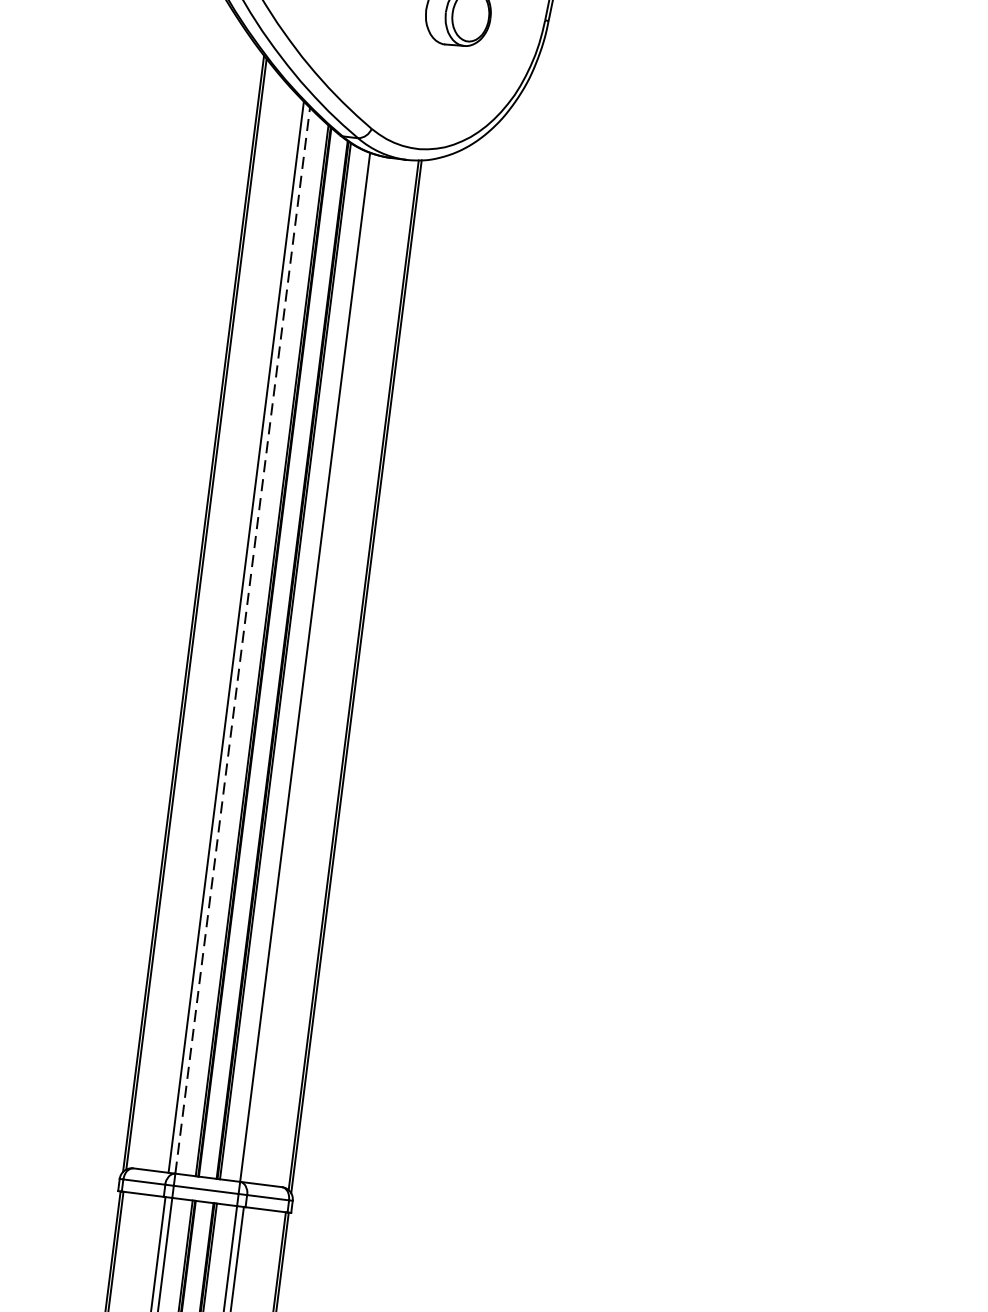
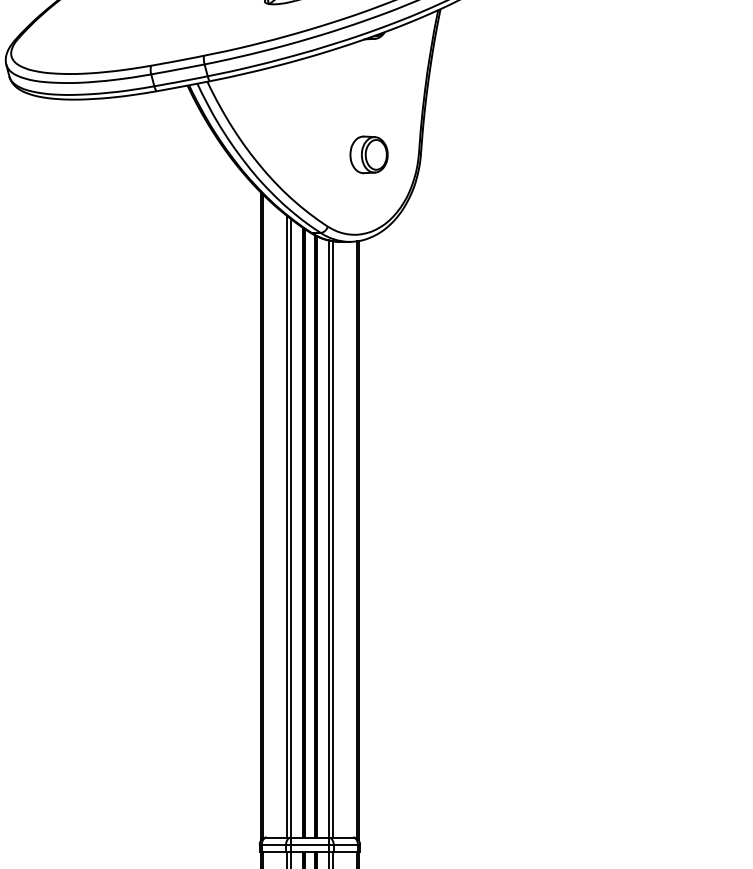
line: (243, 639) -> (291, 527), dashed -> solid
line: (311, 669) -> (332, 539), added

